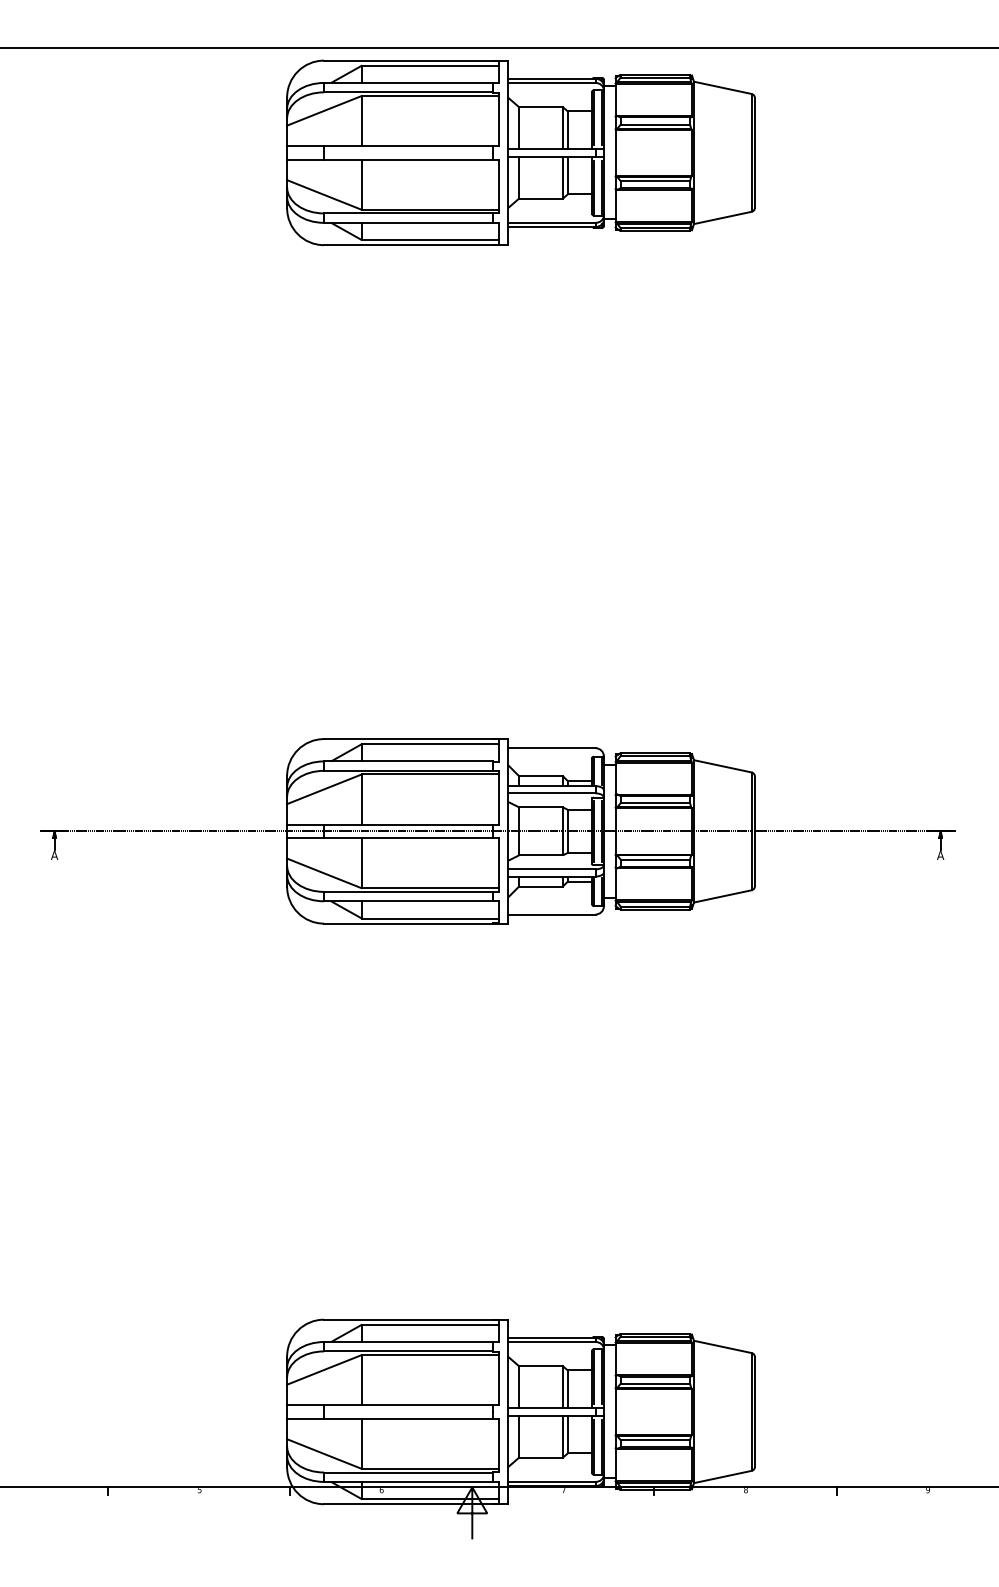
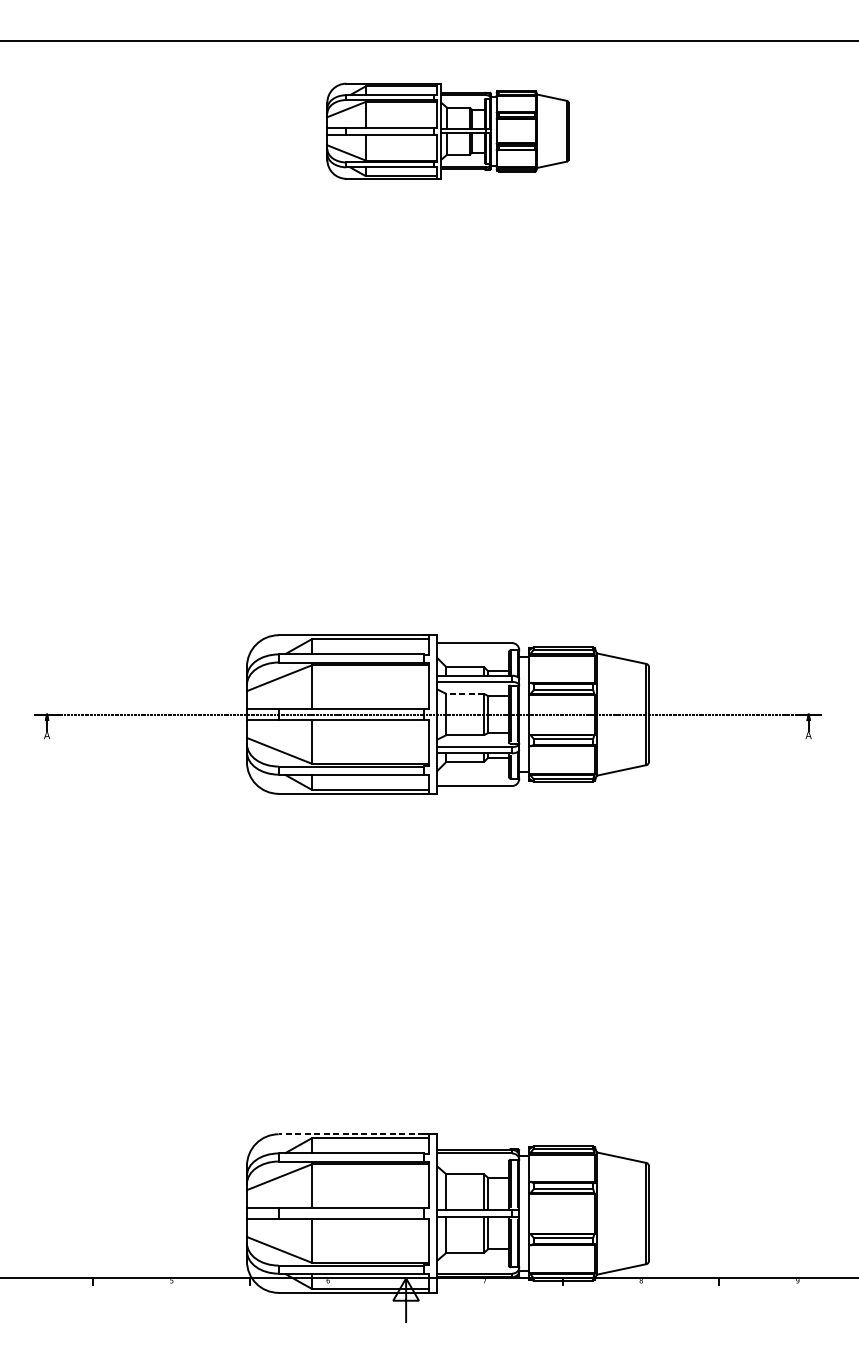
part: (520, 152) -> (447, 131), size x0.6
line: (541, 807) -> (465, 694), solid -> dashed
line: (408, 1319) -> (351, 1134), solid -> dashed

